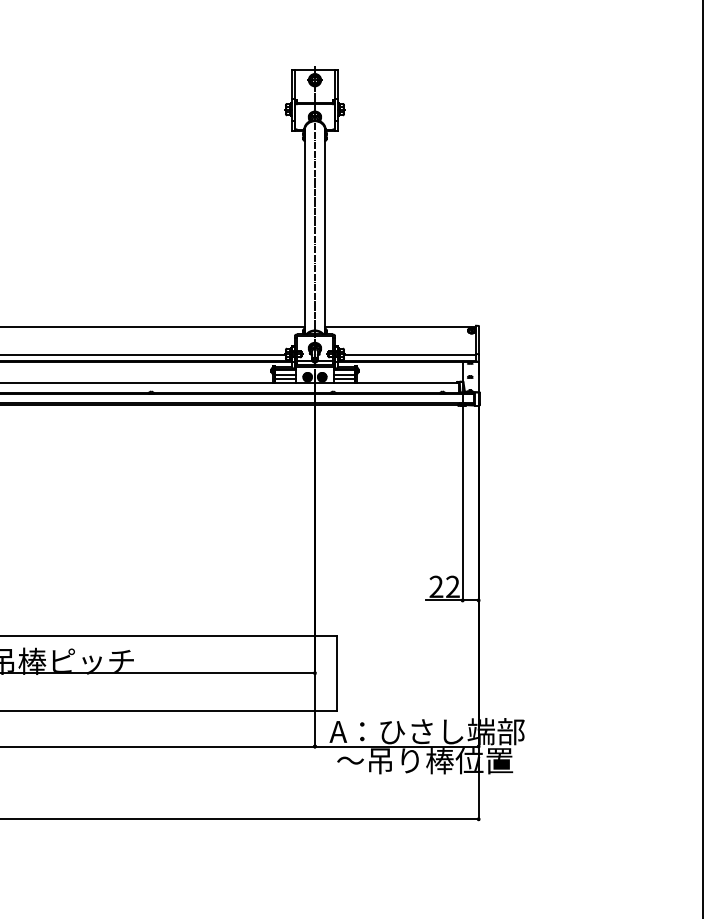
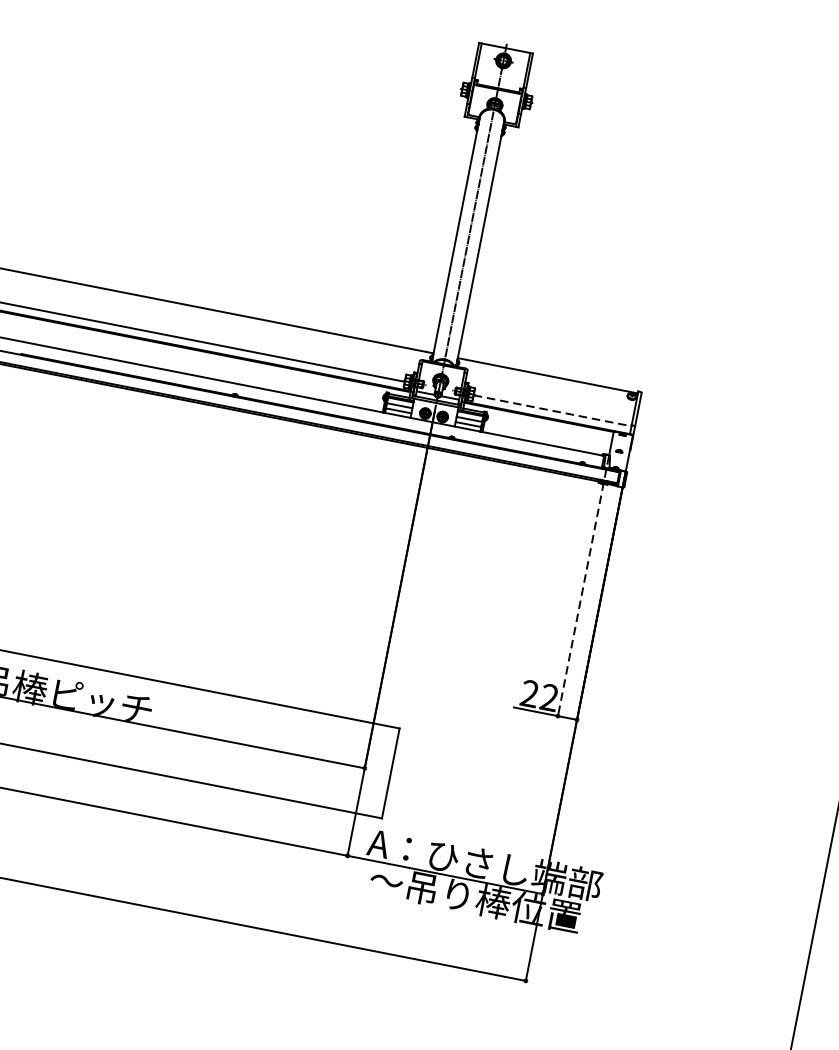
line: (410, 354) -> (553, 410), solid -> dashed
line: (462, 492) -> (583, 587), solid -> dashed

